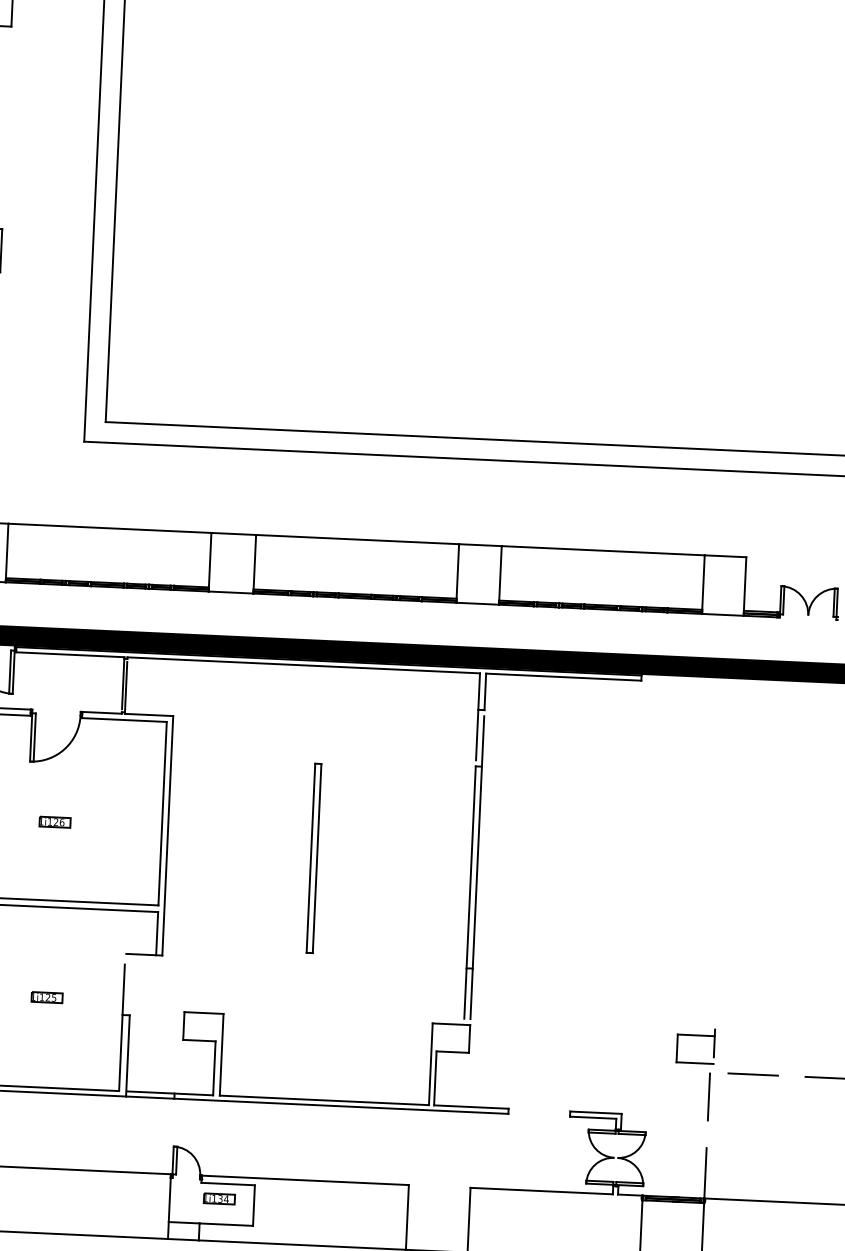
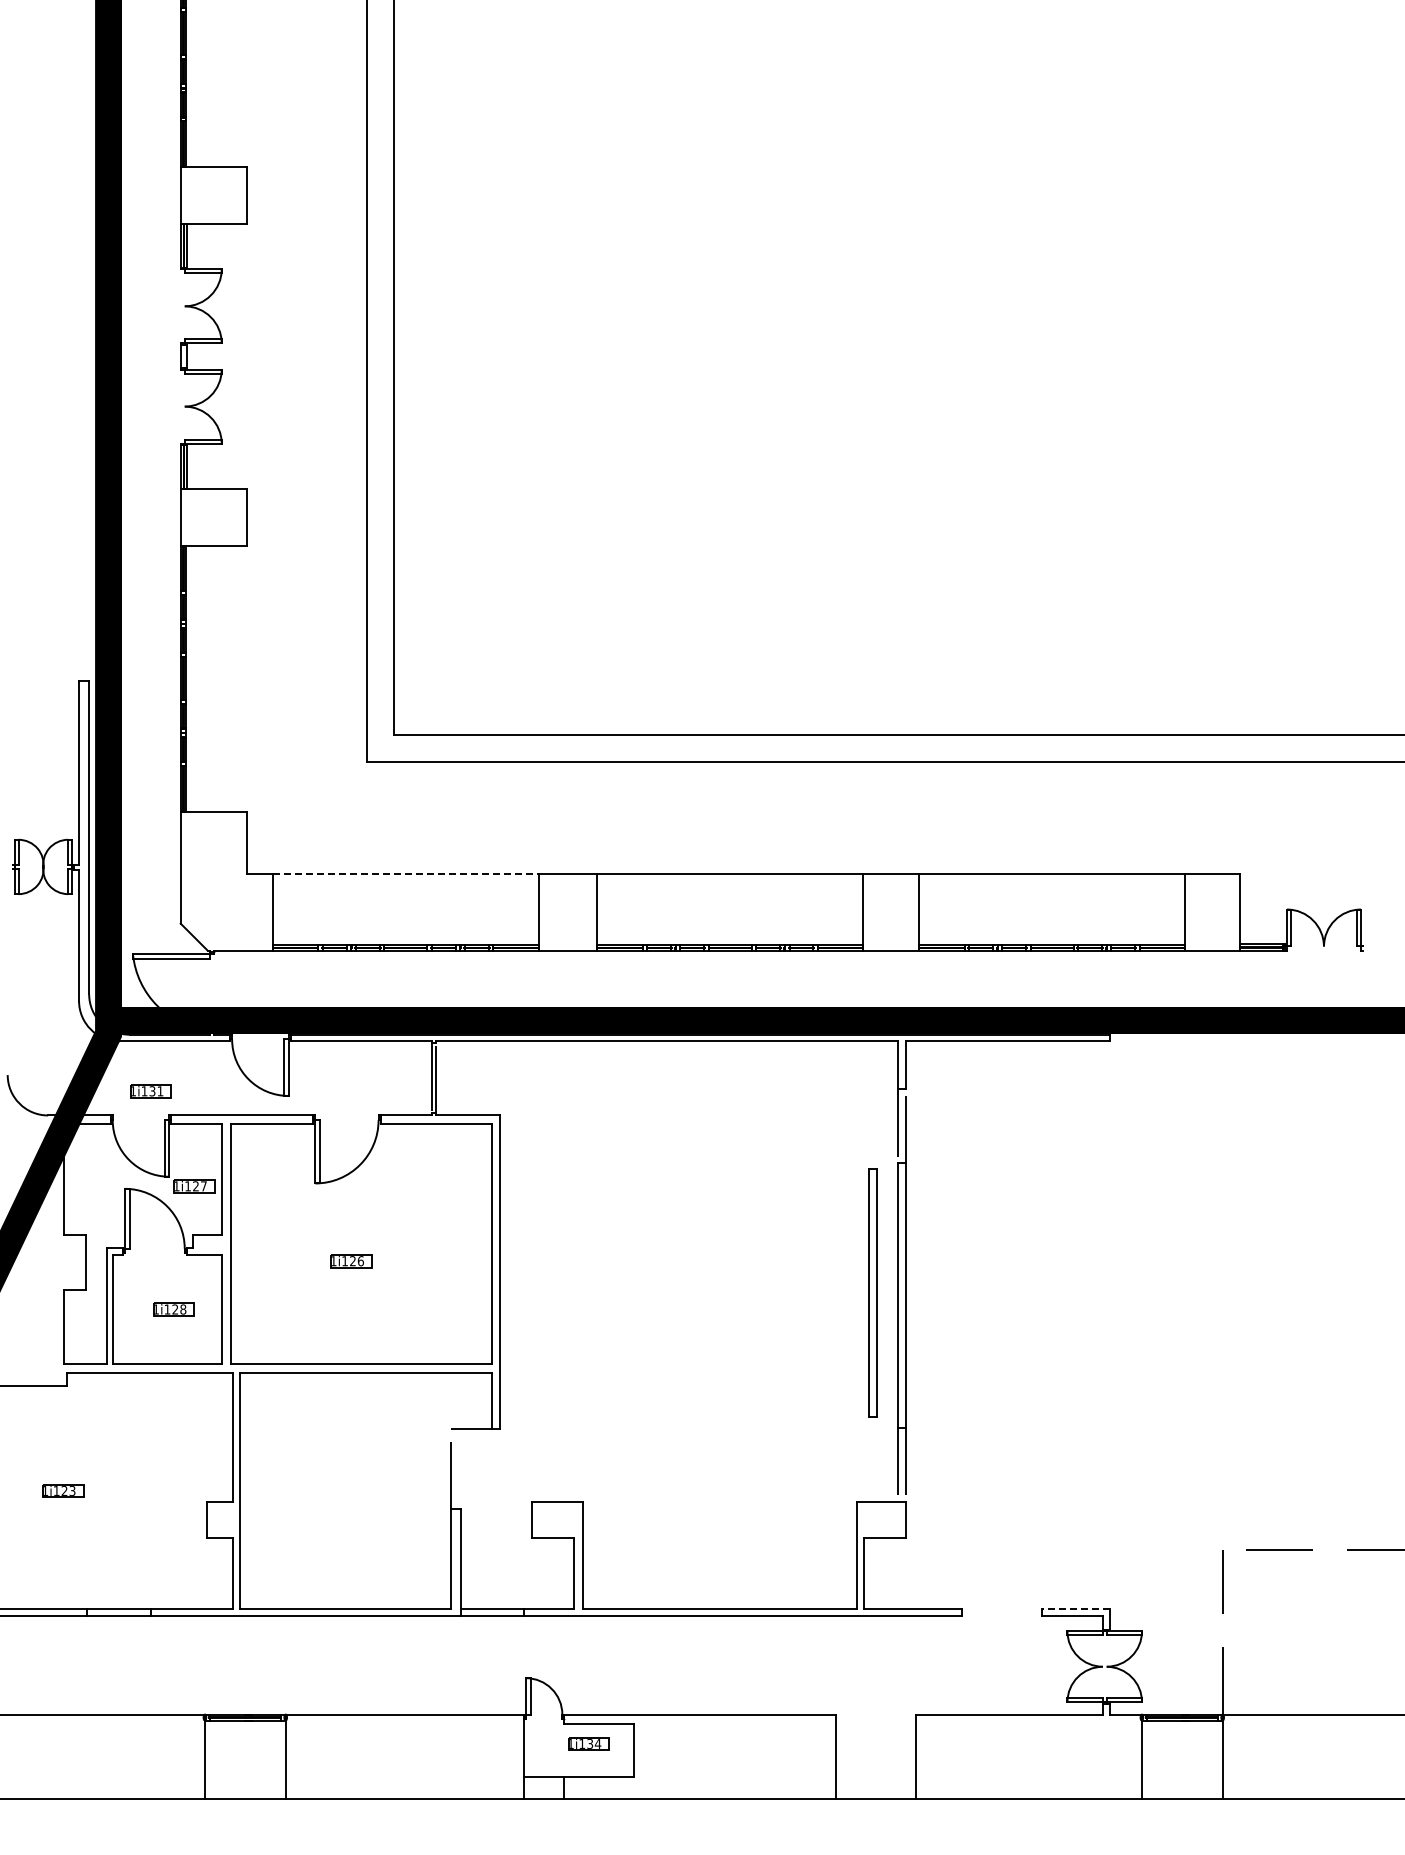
line: (109, 528) -> (405, 873), solid -> dashed
part: (313, 857) -> (872, 1292), moved
part: (47, 997) -> (351, 1490), removed
part: (696, 1035) -> (1202, 1502), removed
line: (595, 1112) -> (1075, 1608), solid -> dashed

